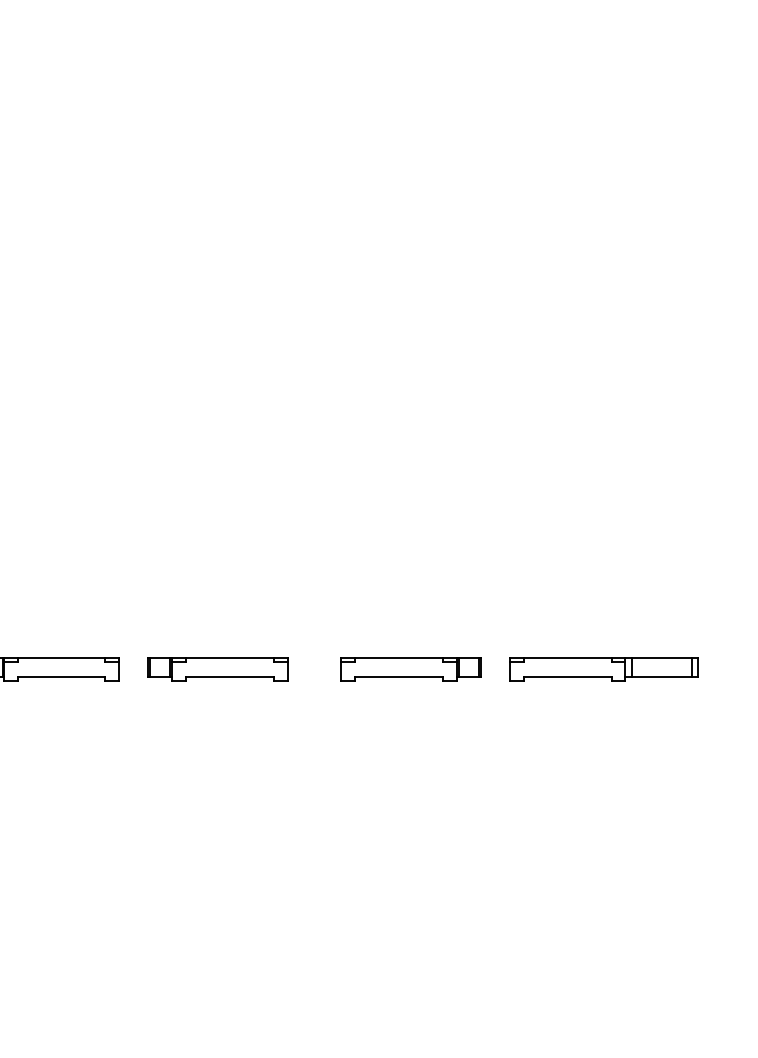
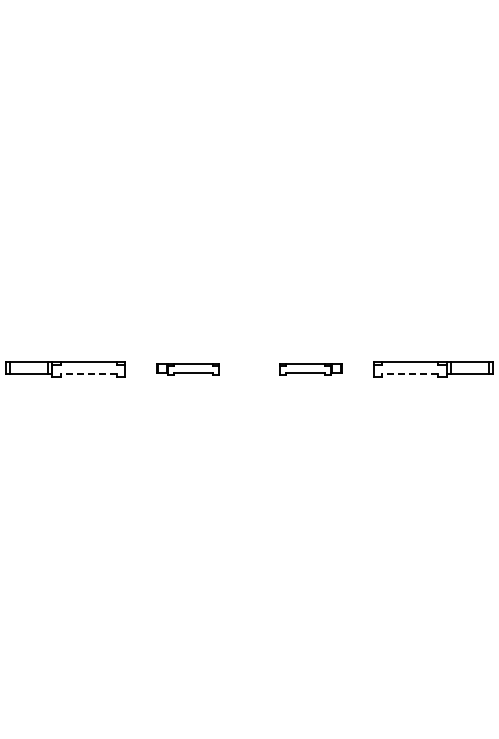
part: (218, 669) -> (188, 369), size x0.7
part: (410, 669) -> (310, 369), size x0.7
line: (61, 677) -> (88, 374), solid -> dashed
line: (567, 677) -> (410, 374), solid -> dashed

